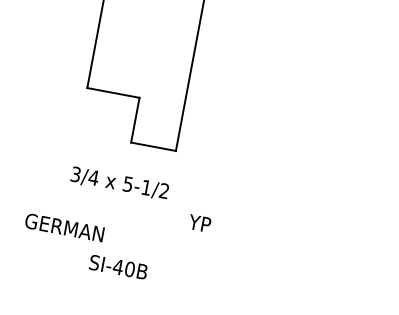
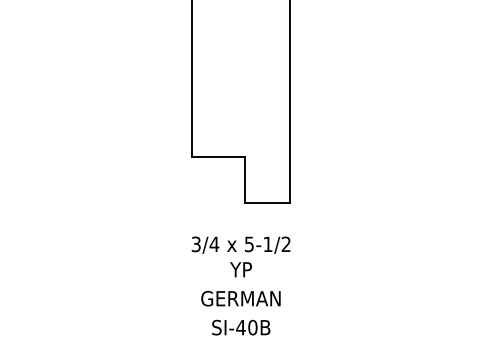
text: (199, 223) -> (240, 269), moved
text: (64, 227) -> (240, 298), moved
text: (118, 267) -> (241, 327), moved

